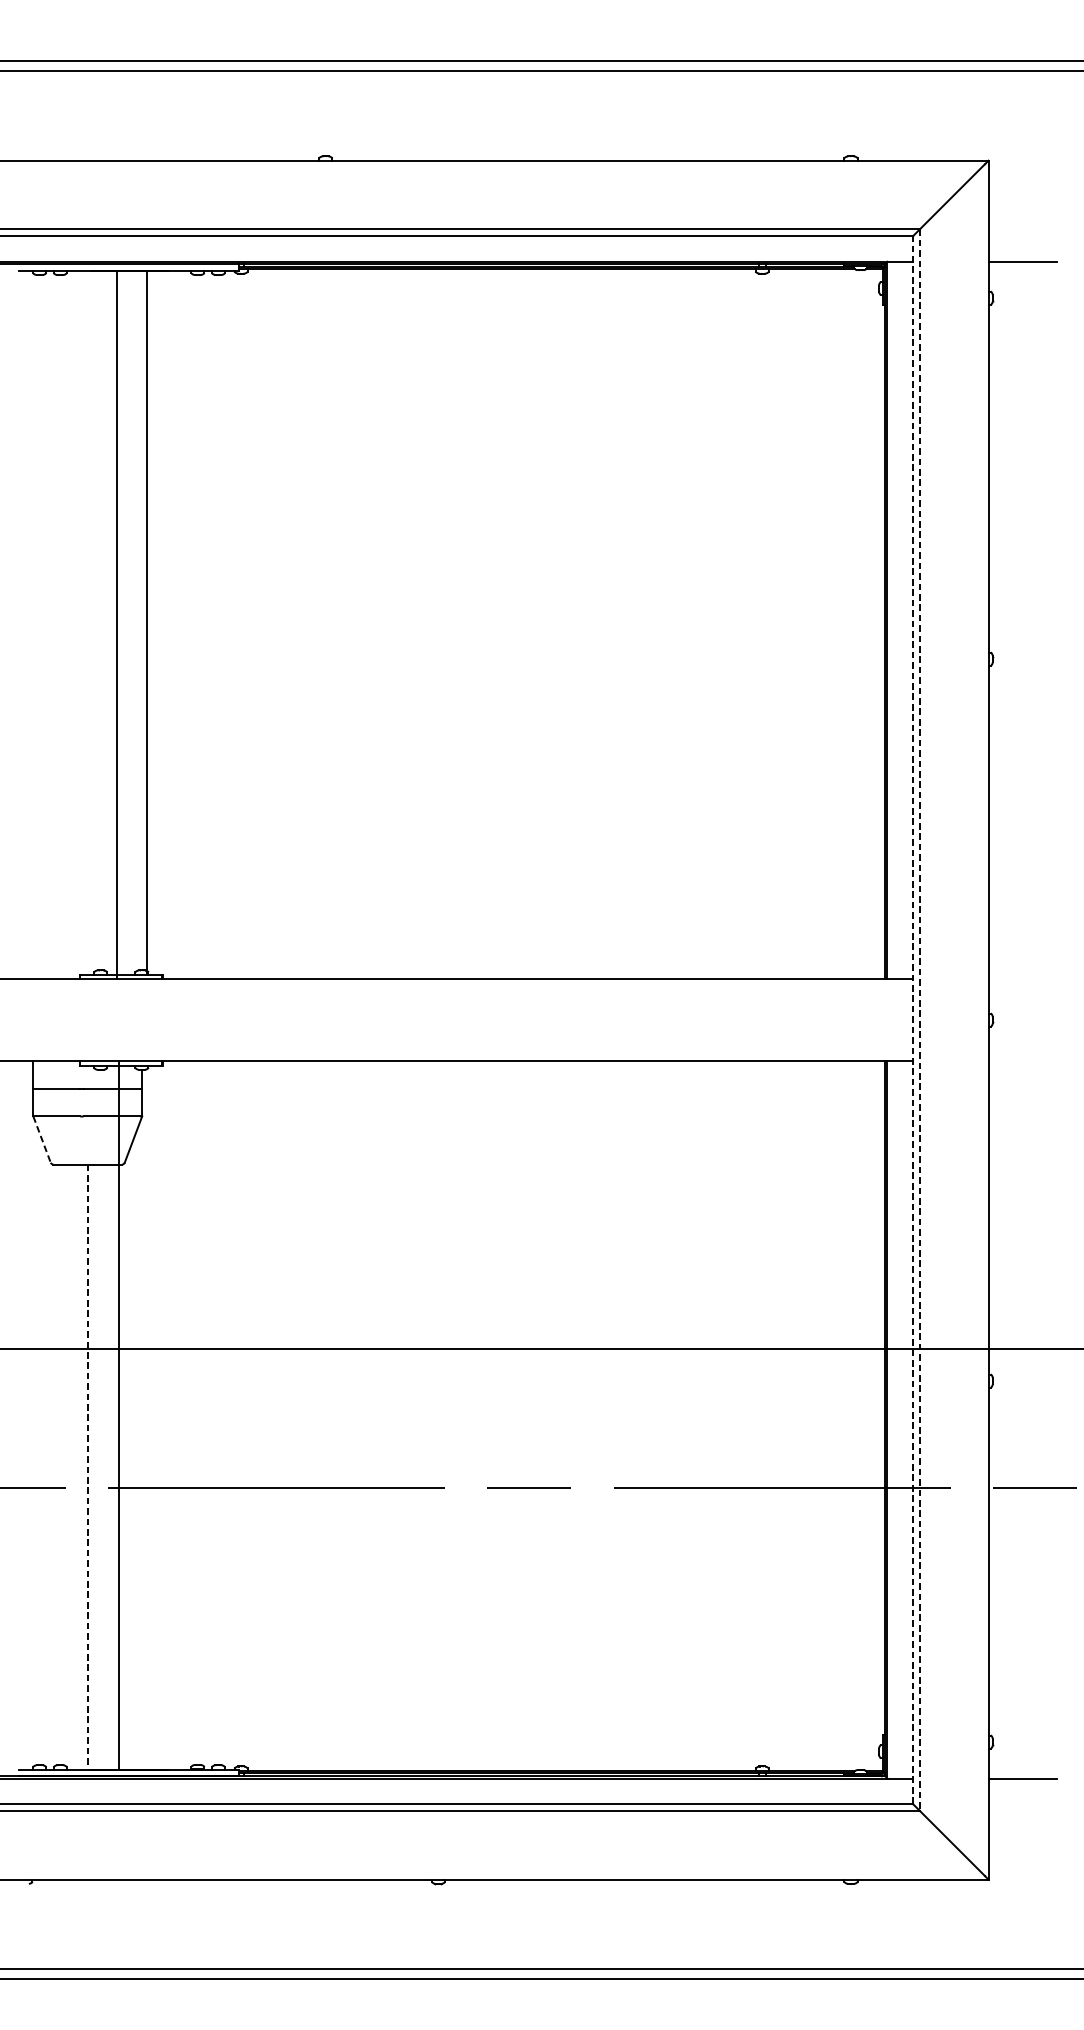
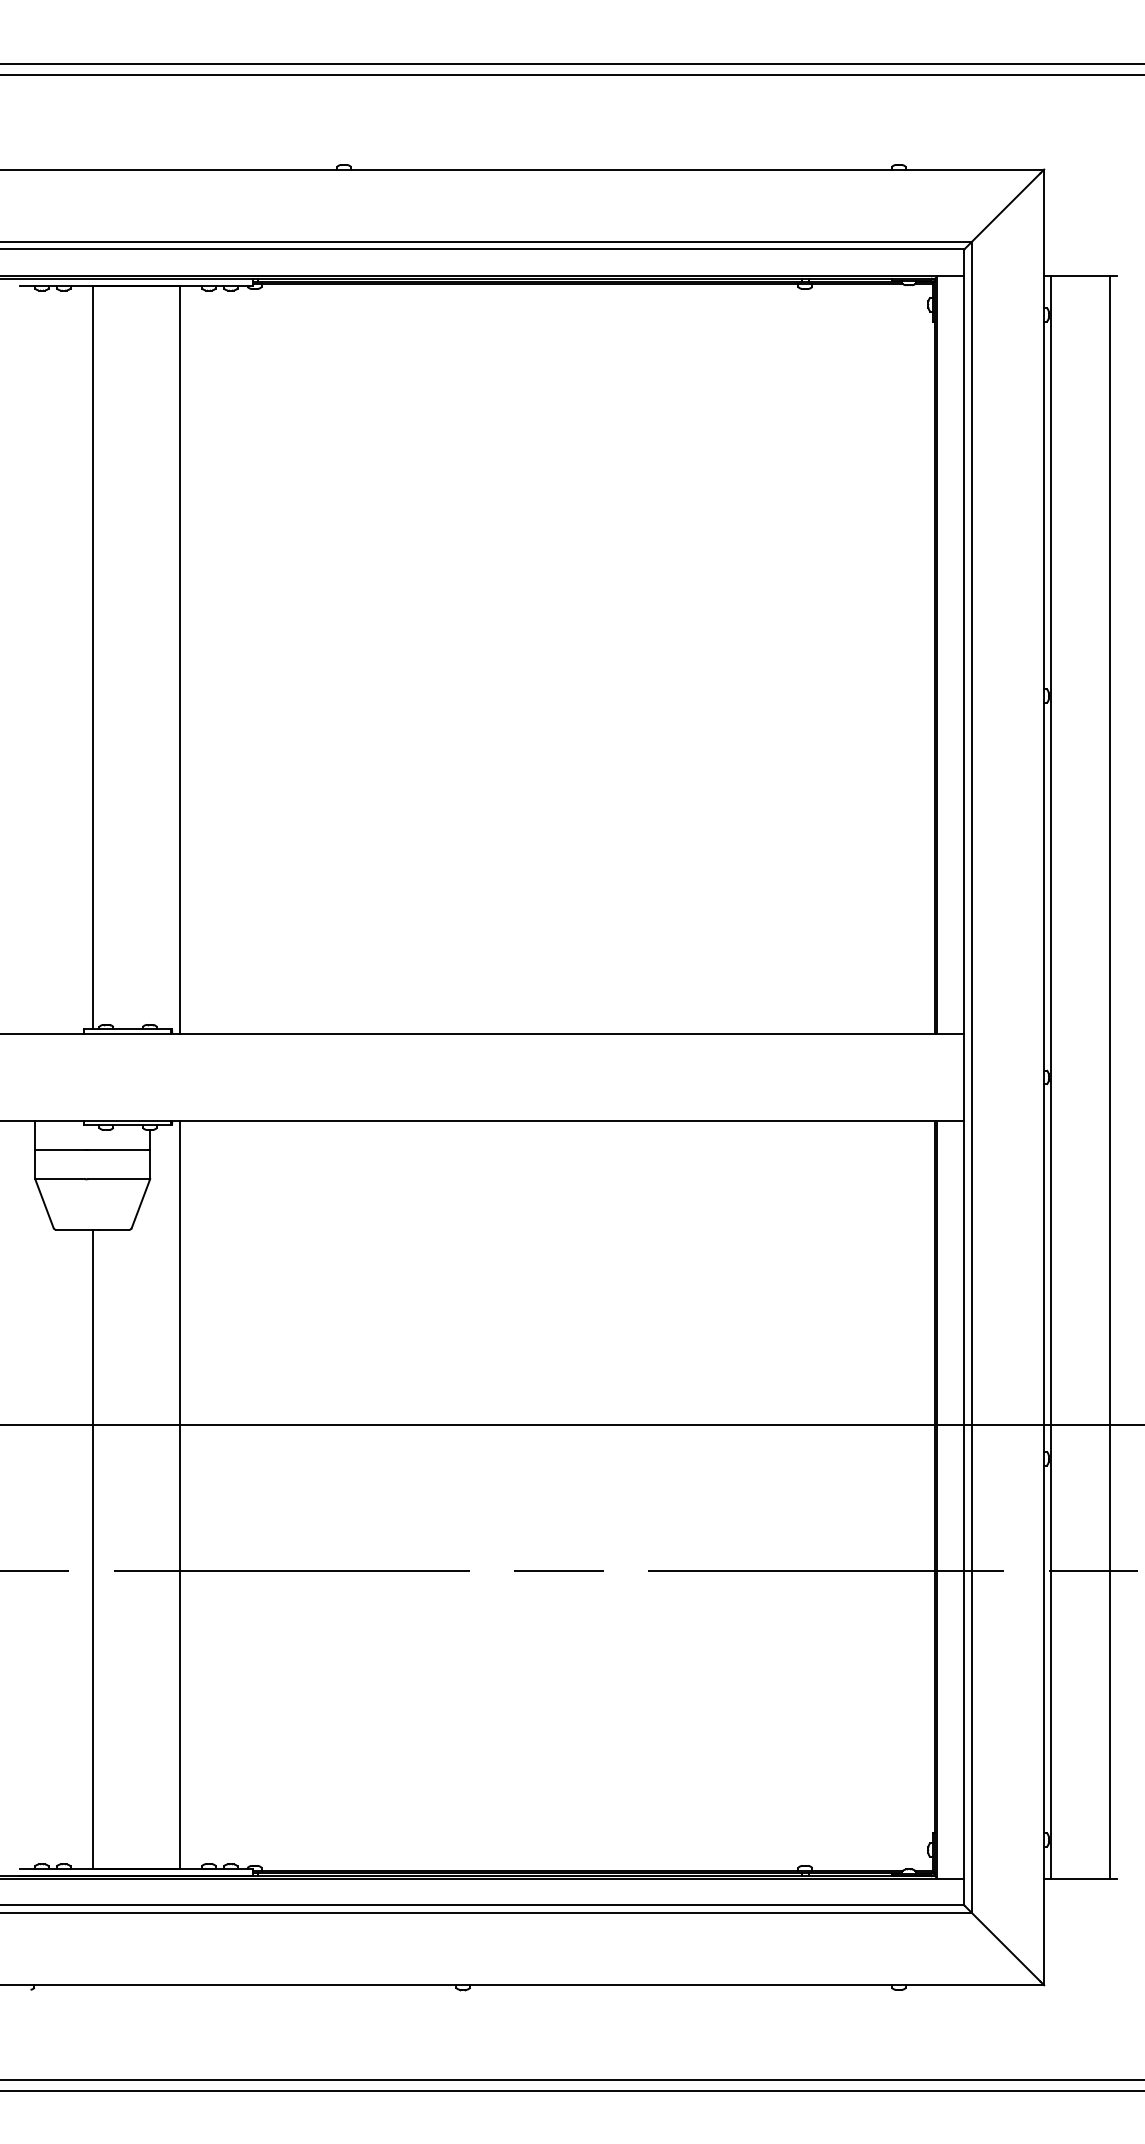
line: (147, 622) -> (92, 657), moved
line: (116, 624) -> (179, 659), moved
line: (913, 1020) -> (964, 1077), dashed -> solid
line: (919, 1020) -> (971, 1077), dashed -> solid
line: (995, 1020) -> (1051, 1077), added
line: (1050, 1020) -> (1109, 1077), added
line: (42, 1140) -> (44, 1204), dashed -> solid
line: (118, 1415) -> (179, 1495), moved
line: (87, 1467) -> (92, 1549), dashed -> solid

